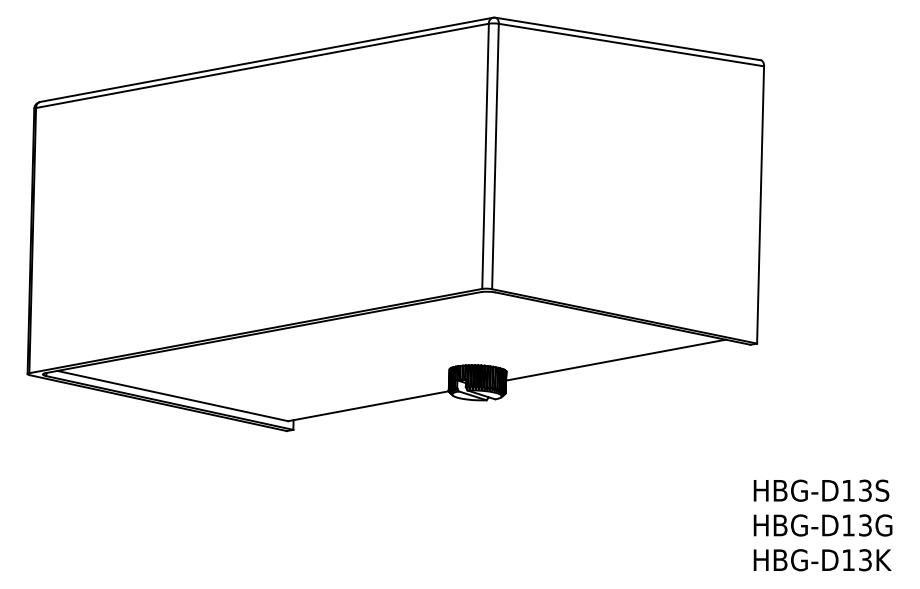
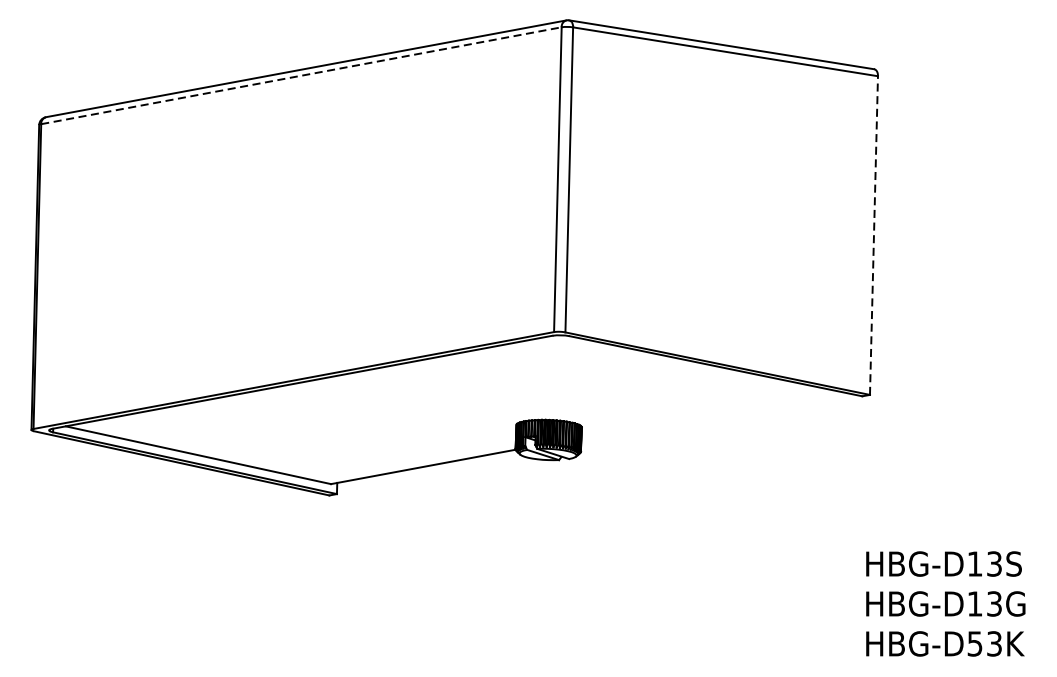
line: (262, 65) -> (301, 75), solid -> dashed
line: (760, 204) -> (873, 235), solid -> dashed
line: (615, 359) -> (707, 413), removed
text: (848, 560) -> (975, 644), HBG-D13K^I -> HBG-D53K^I

